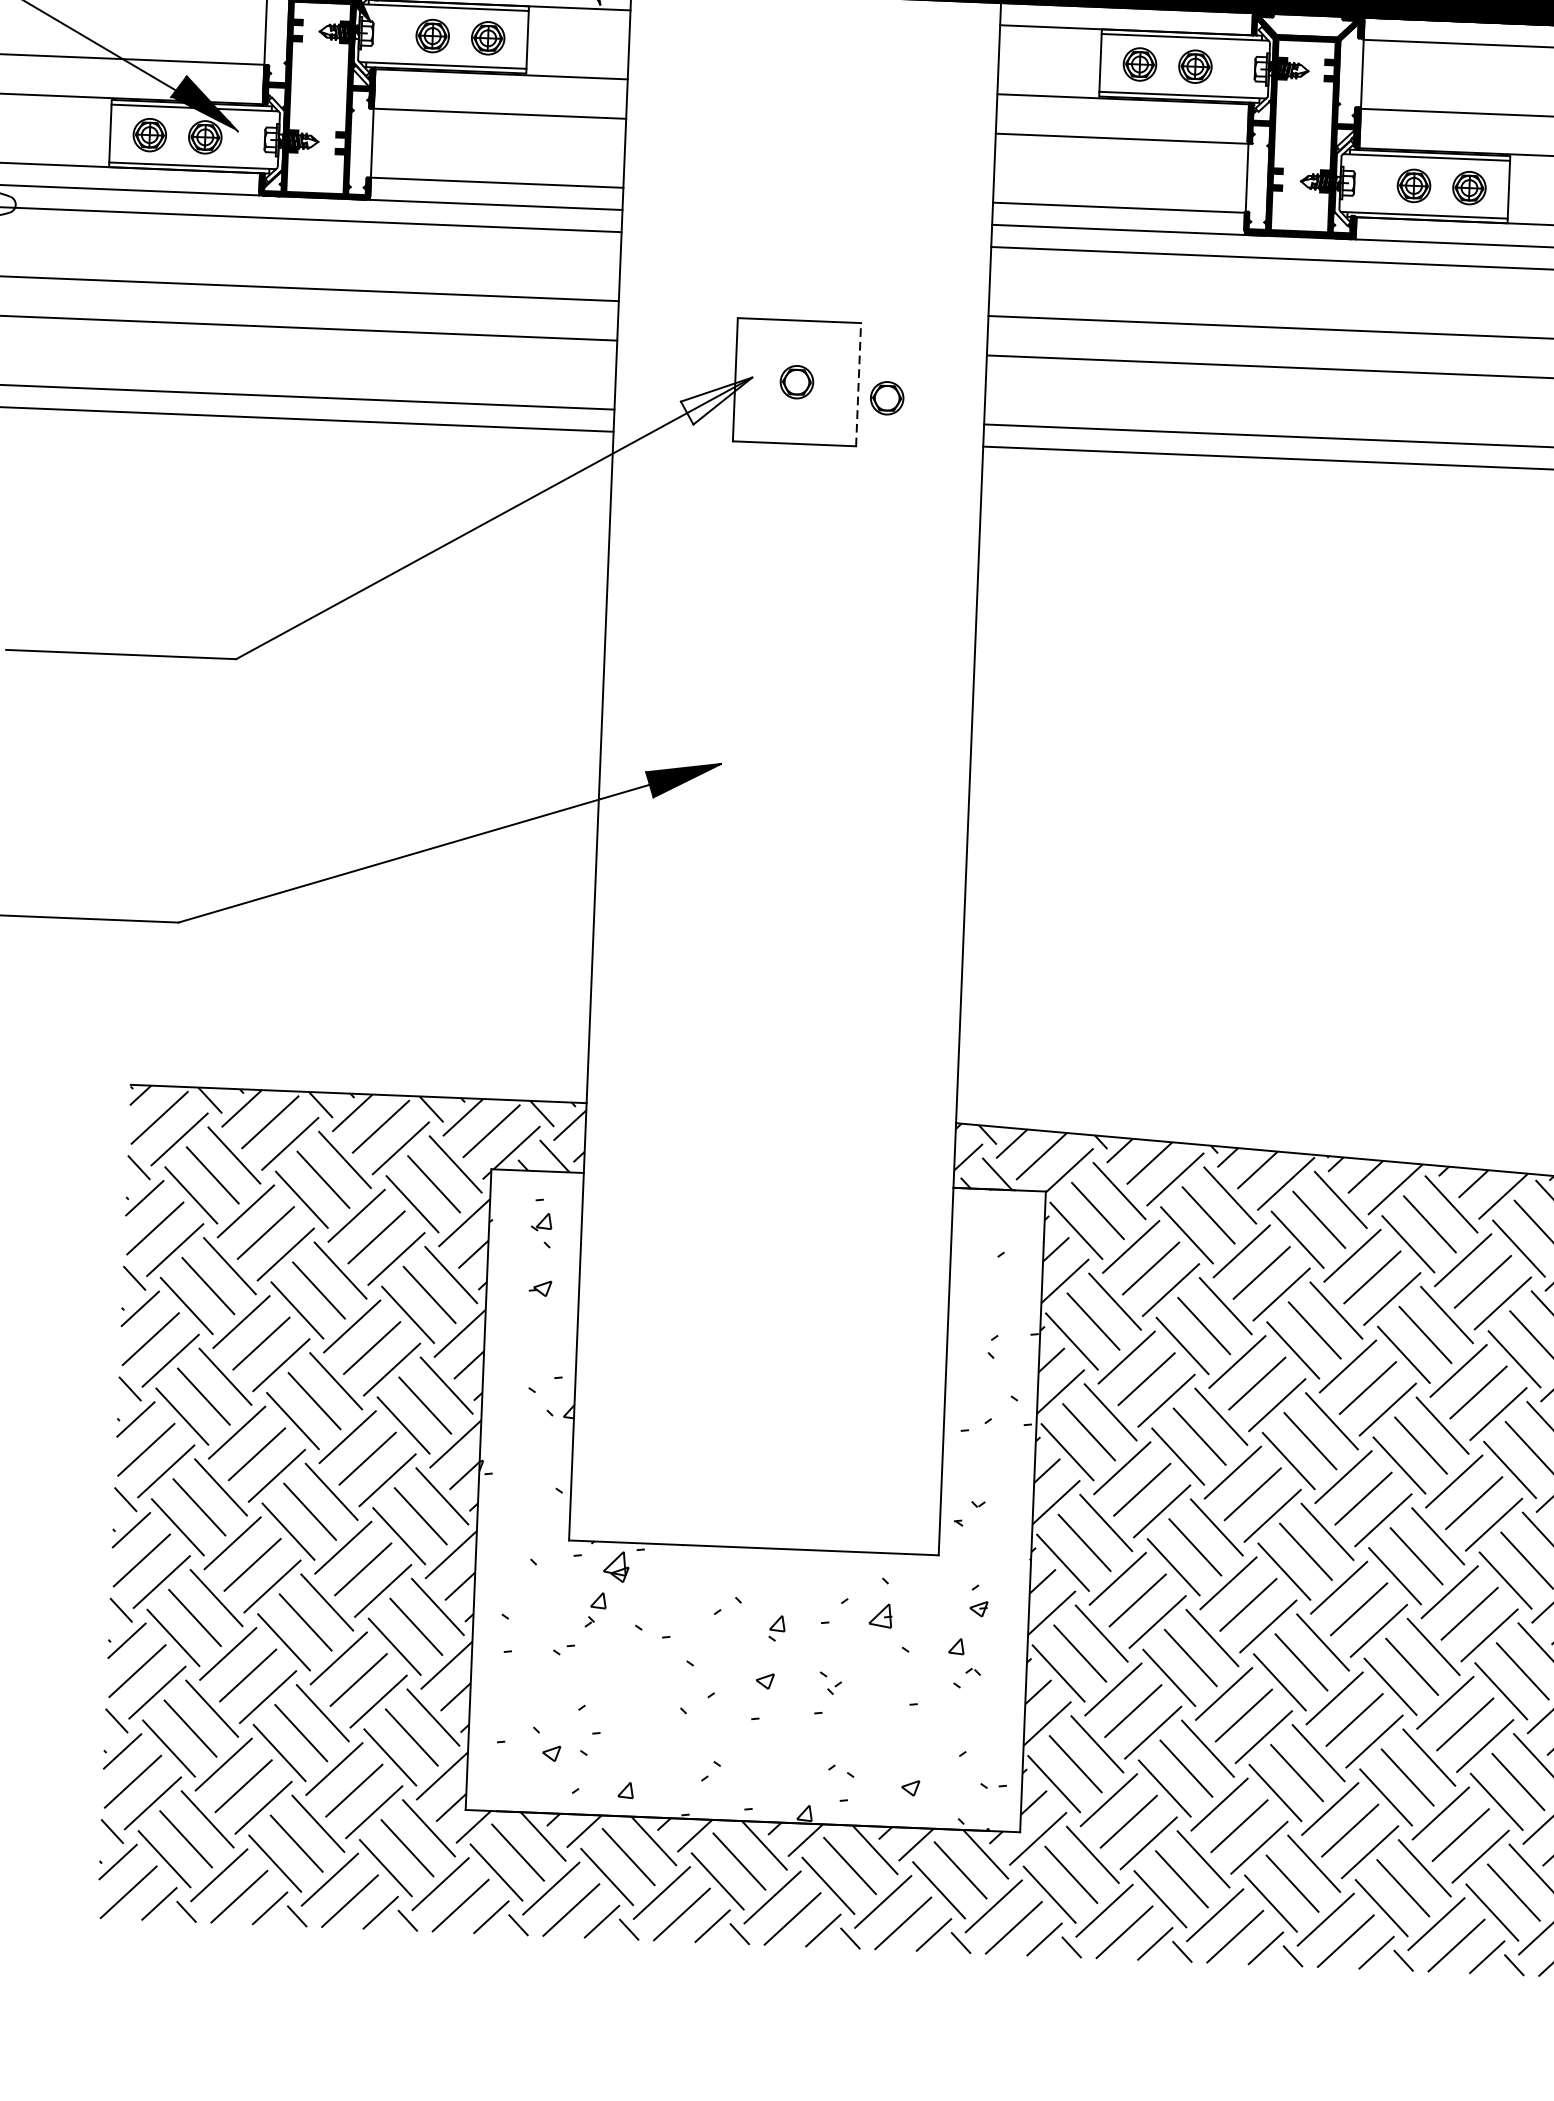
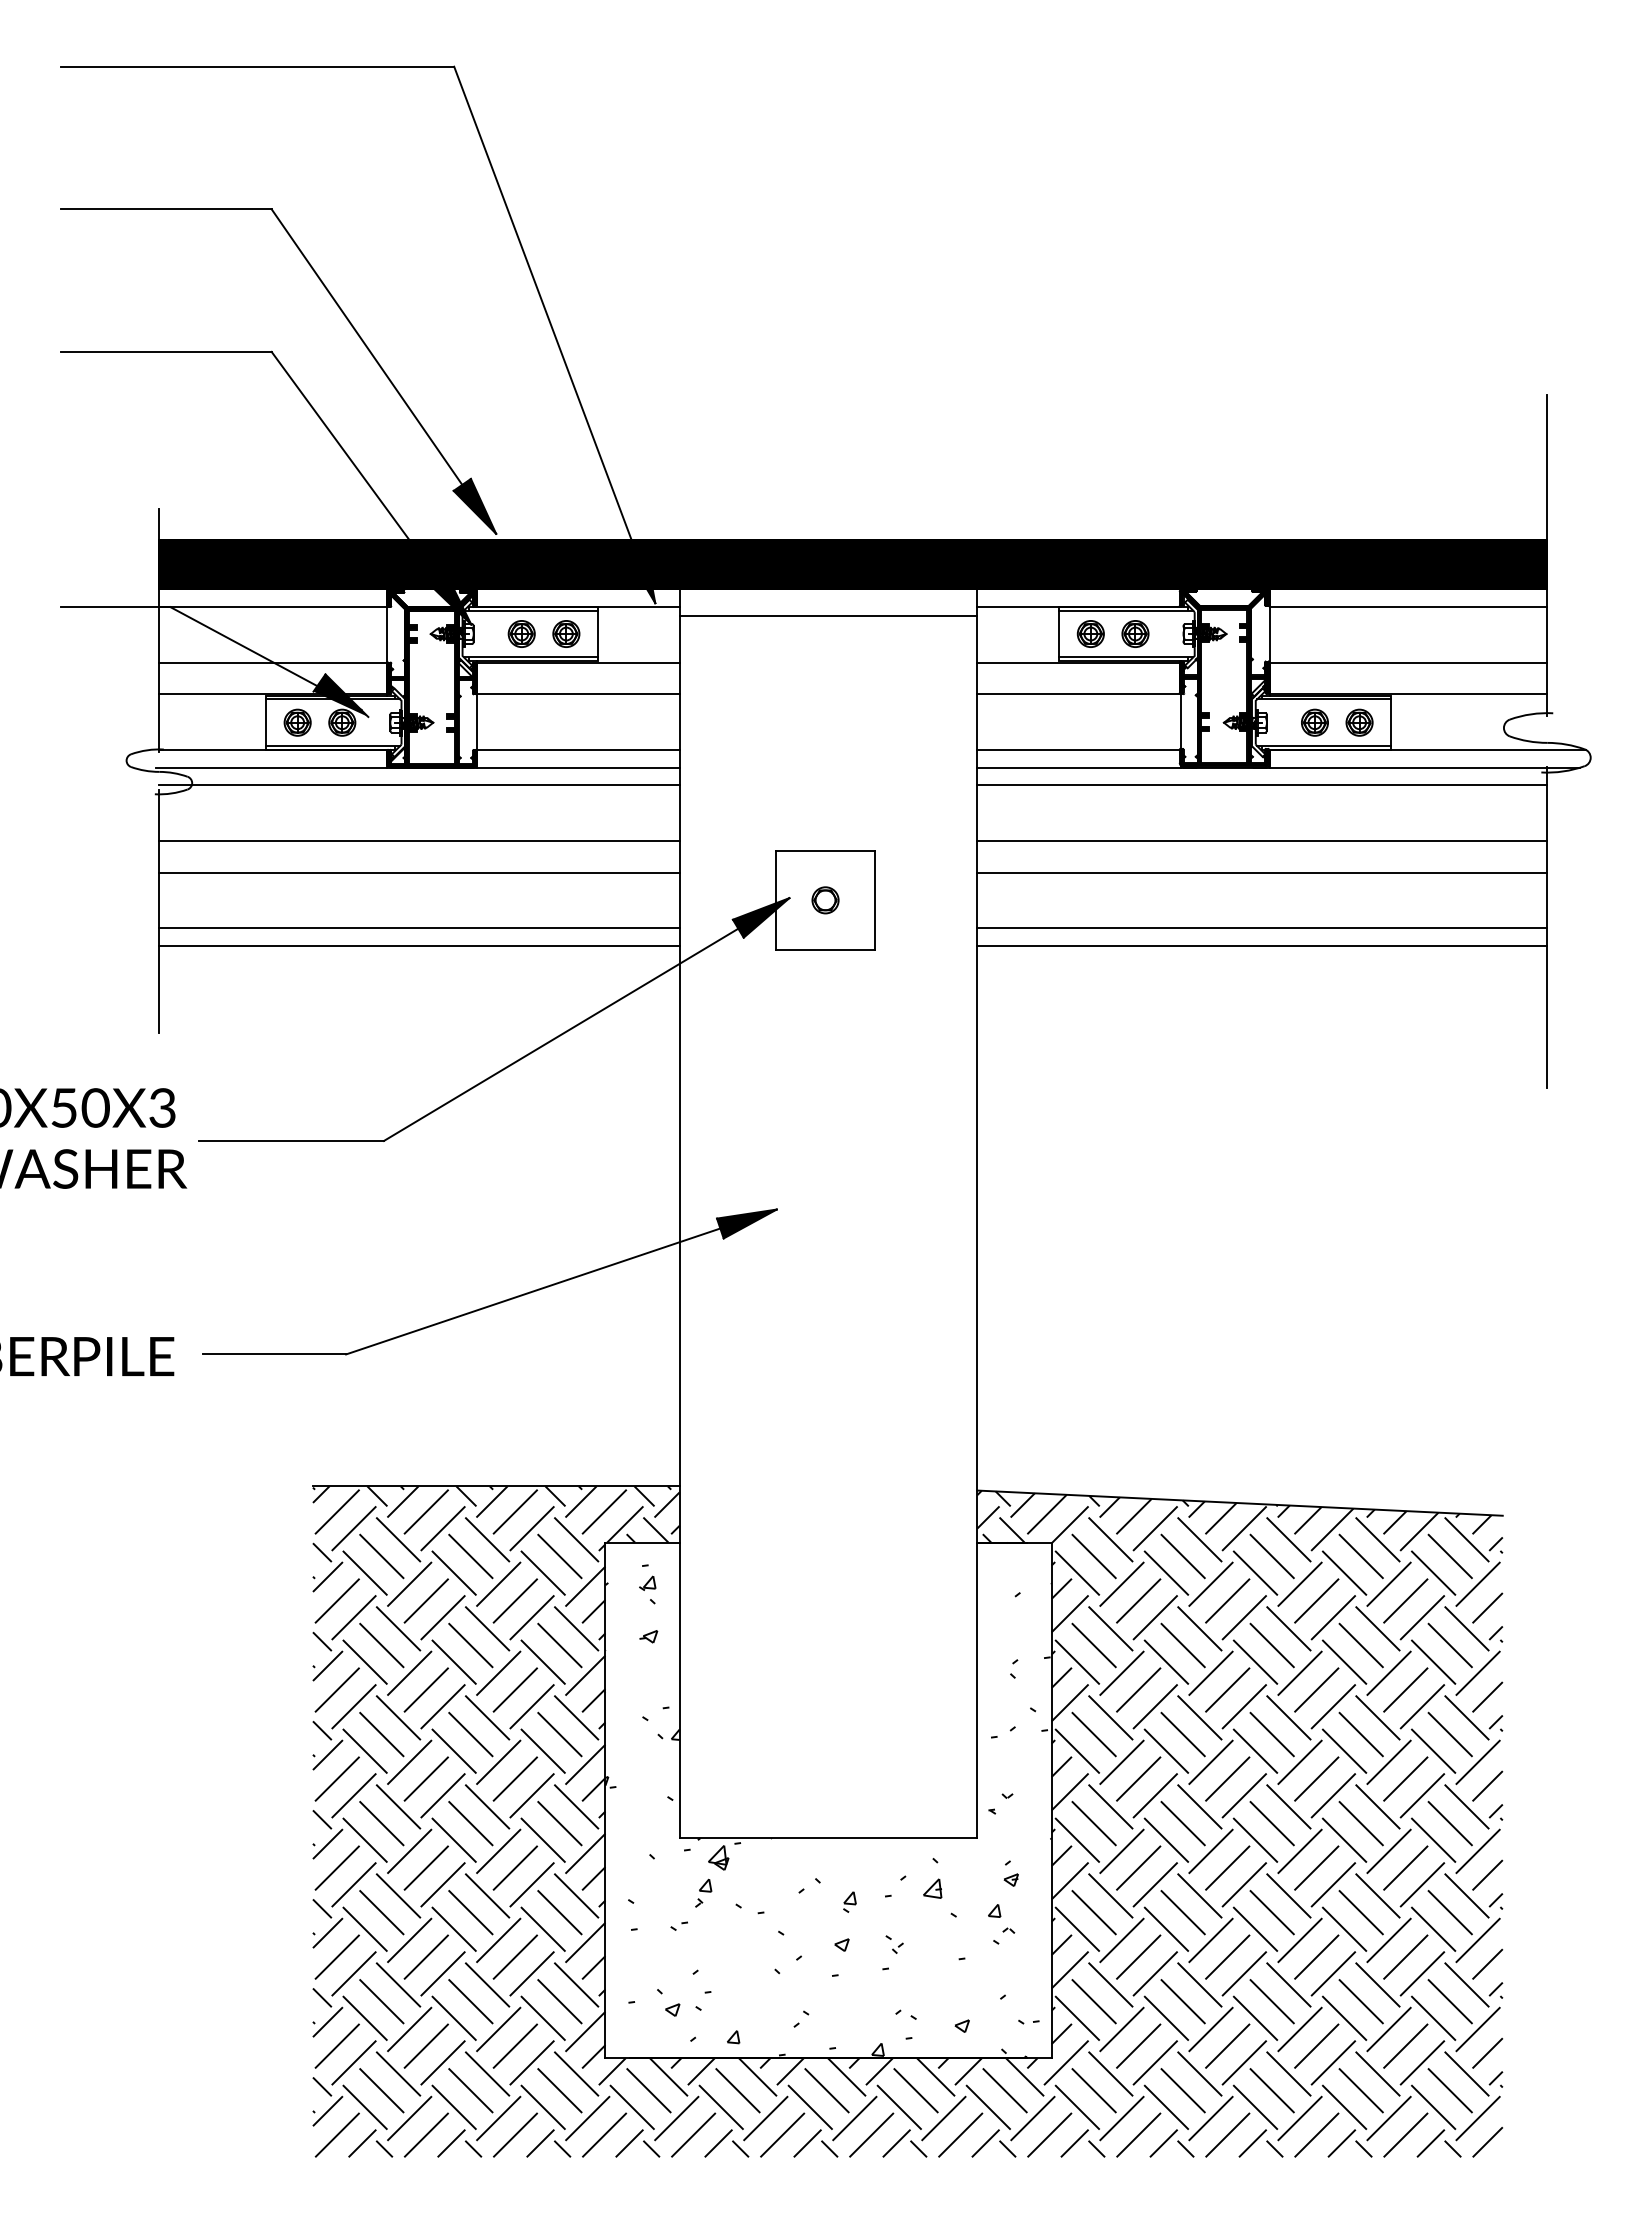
line: (814, 28) -> (828, 615), added
line: (859, 384) -> (875, 900), dashed -> solid
part: (887, 398) -> (898, 910), removed
fill: (715, 400) -> (760, 917), added

